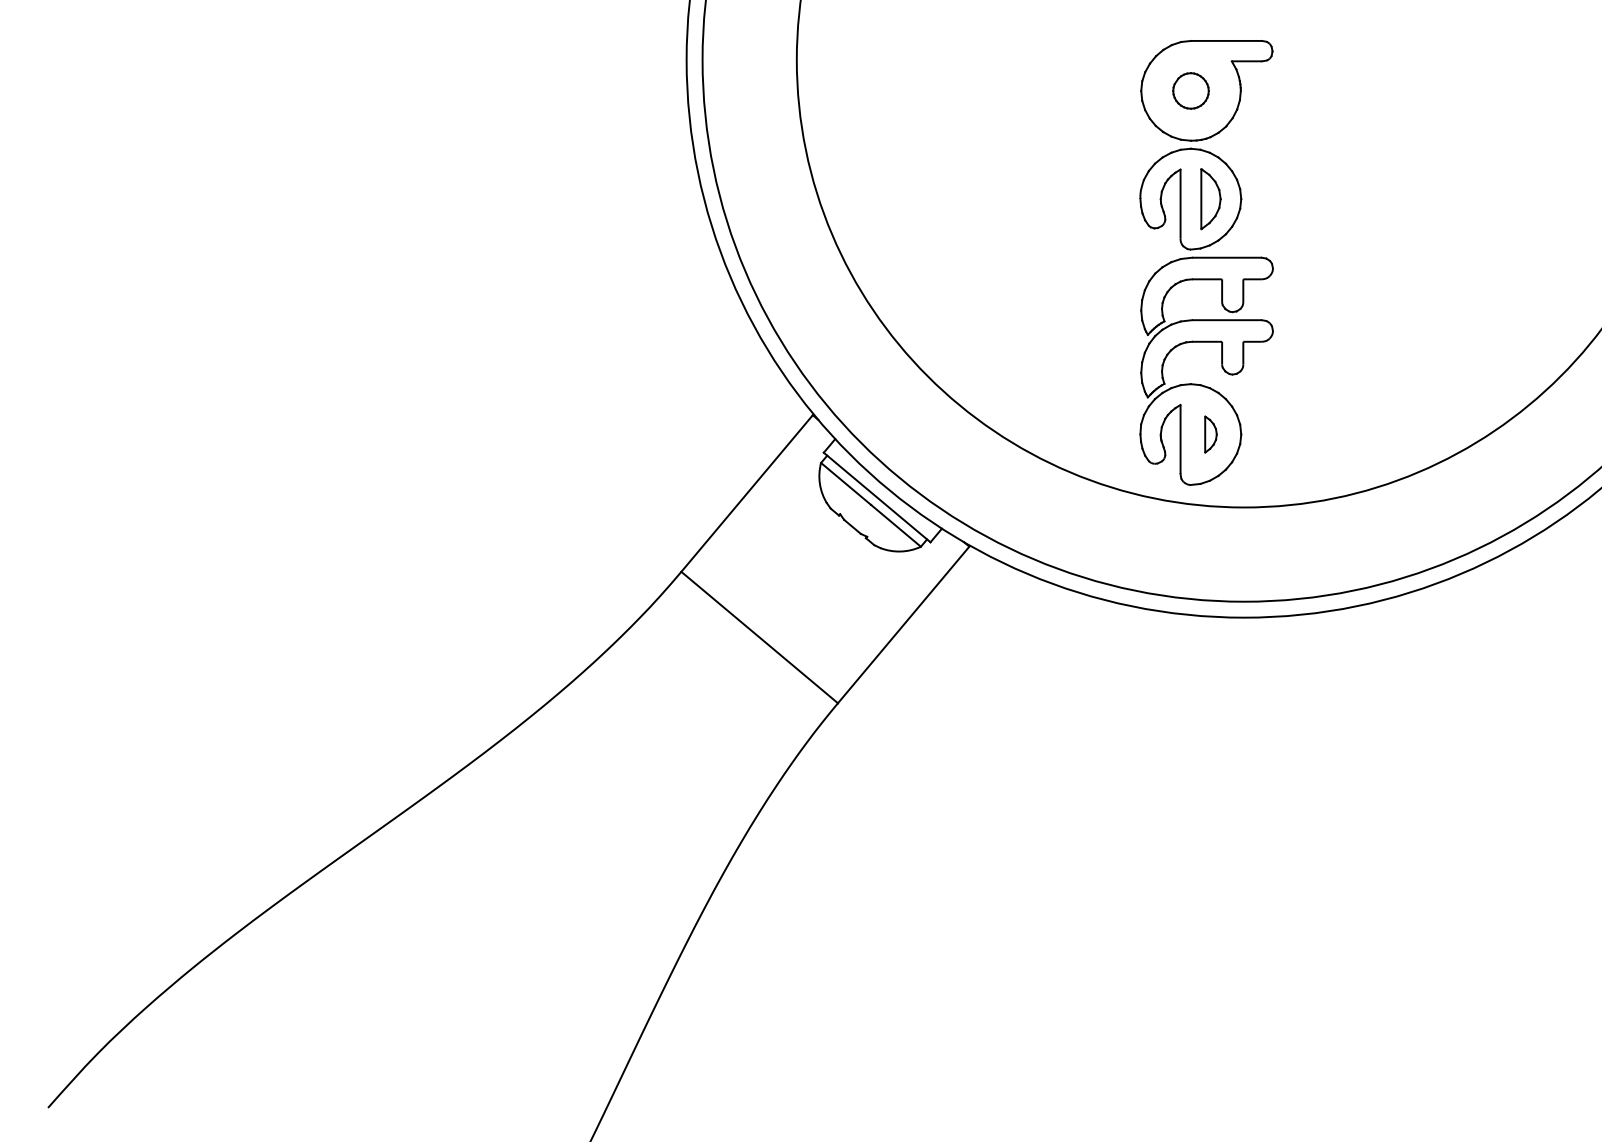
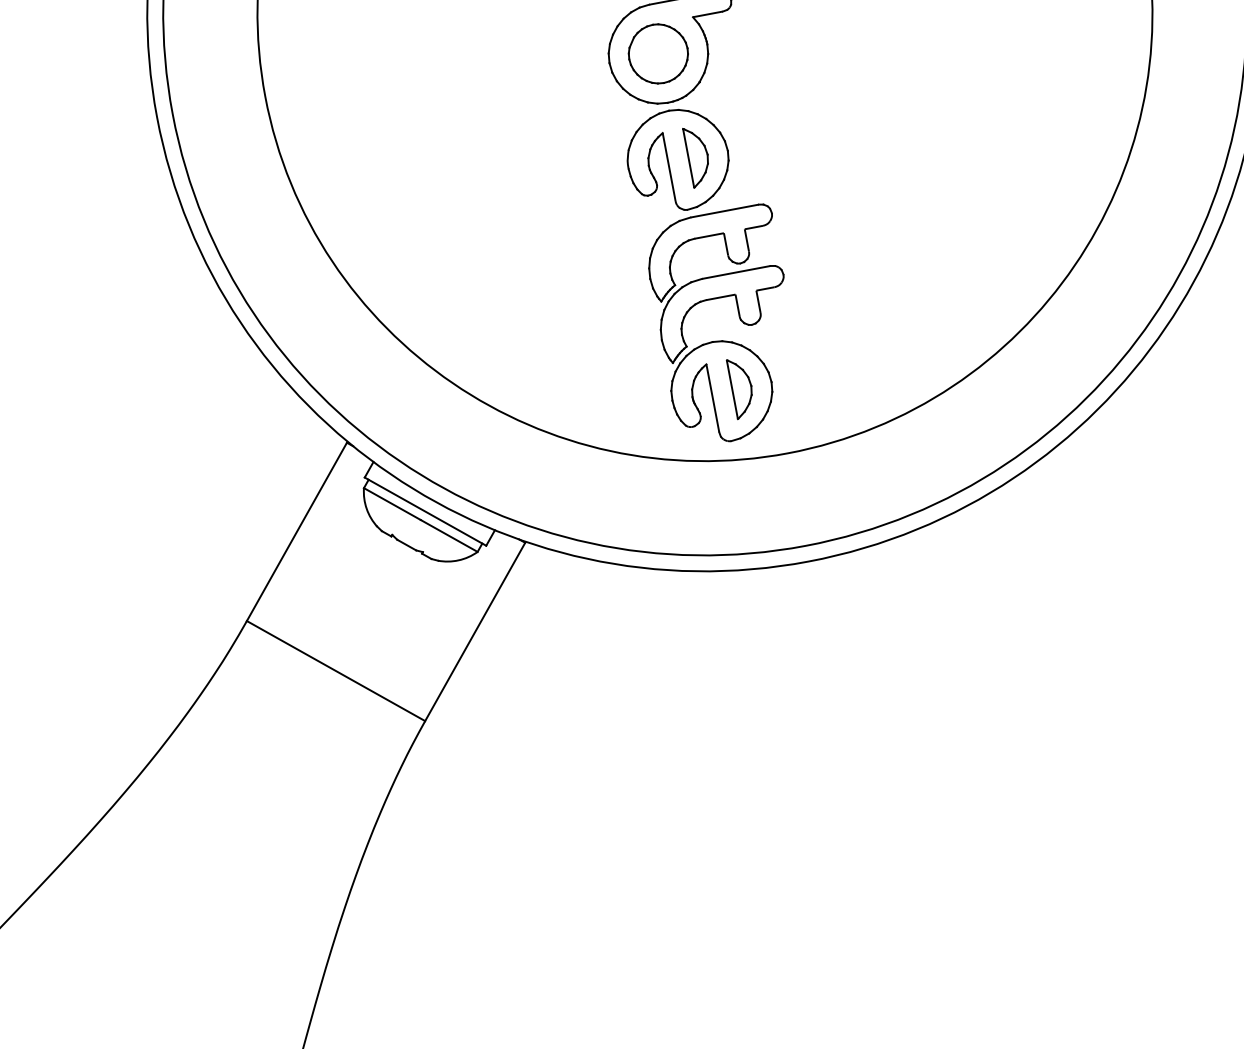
part: (1190, 90) -> (657, 53), size x1.67
part: (1210, 434) -> (741, 387), size x1.67

